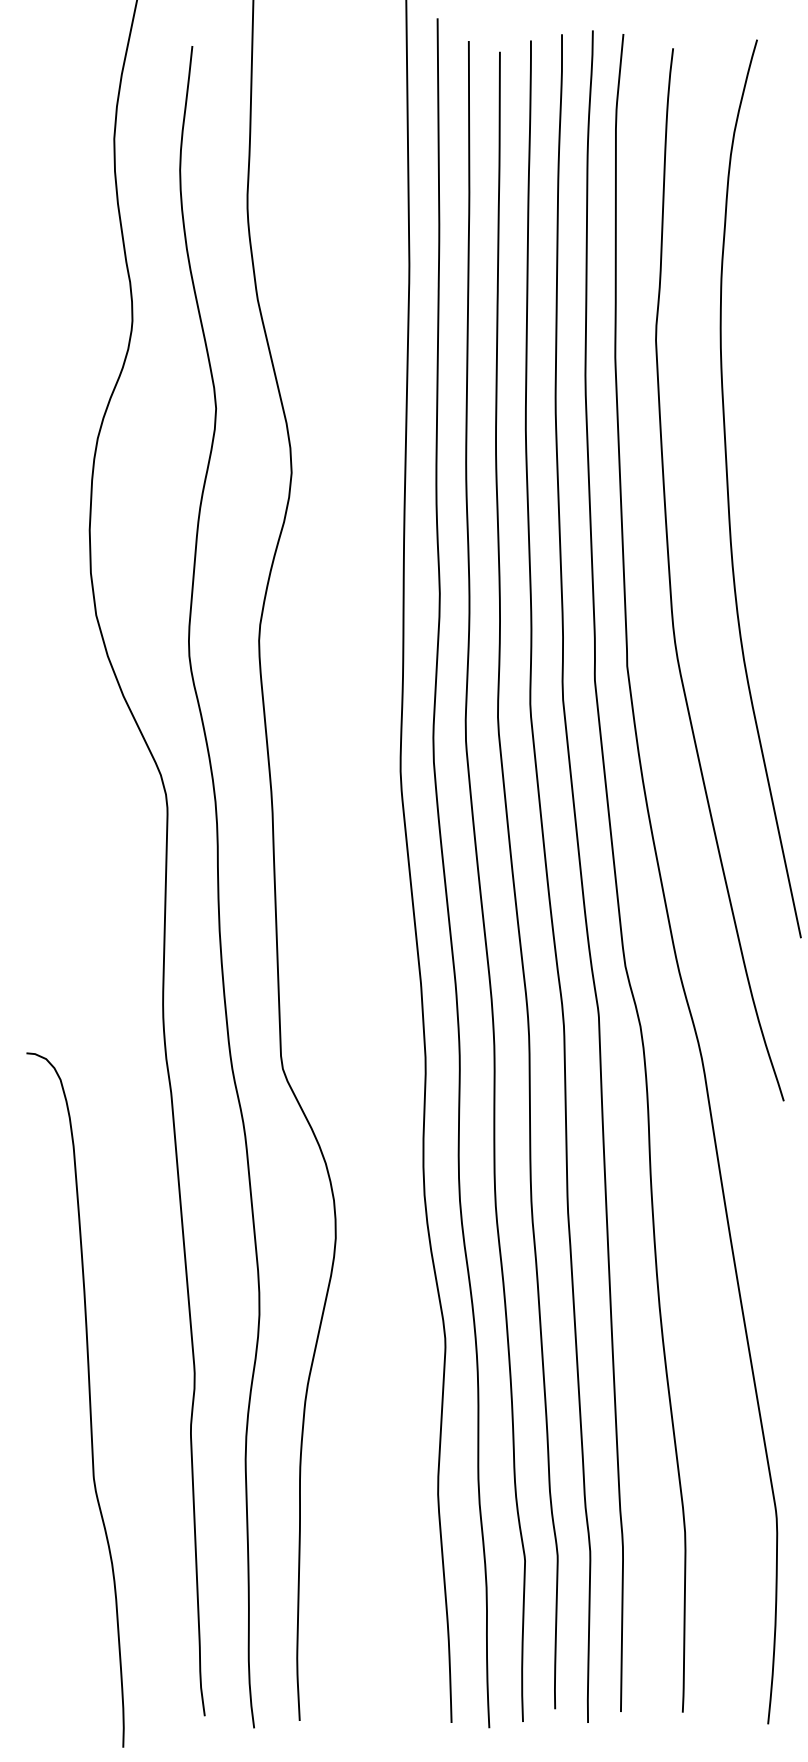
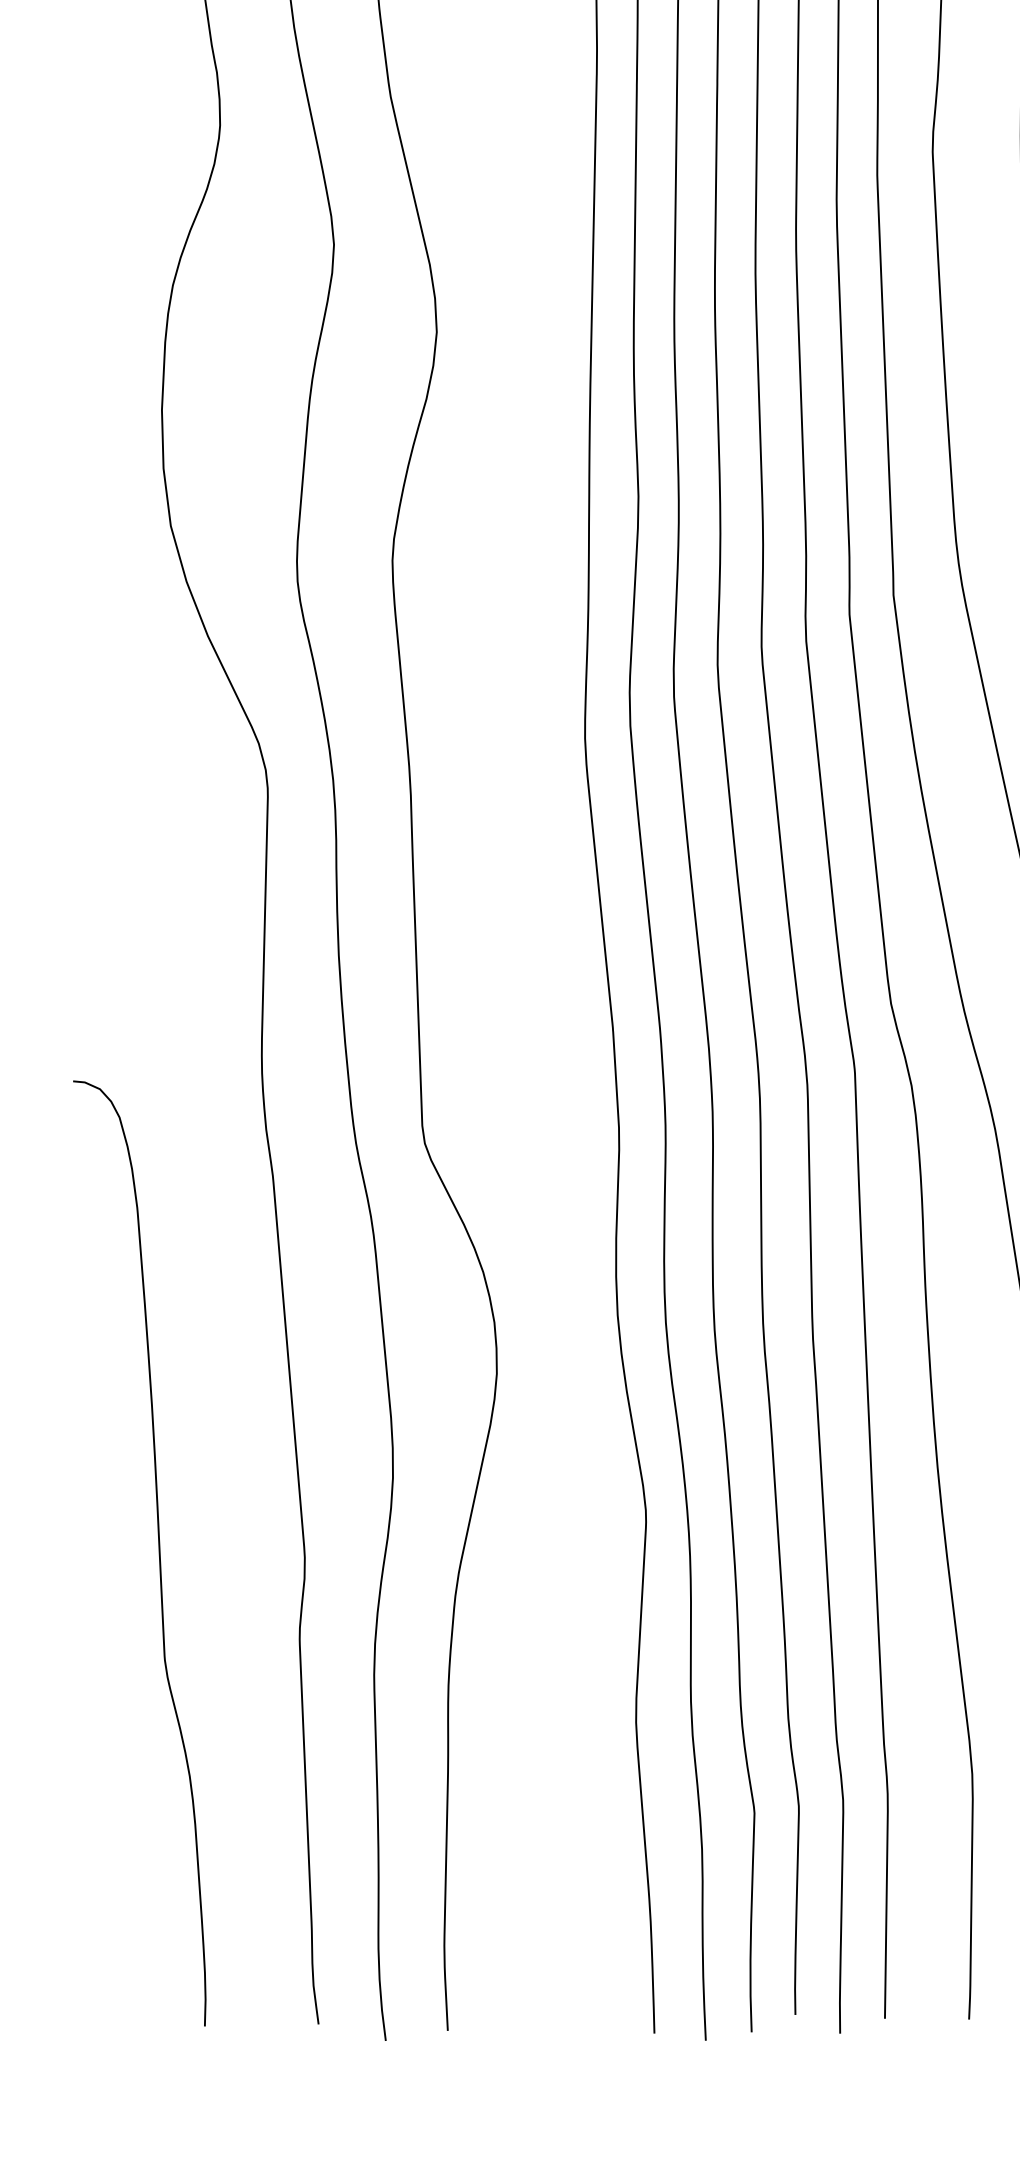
curve: (88, 1394) -> (157, 1545), moved

